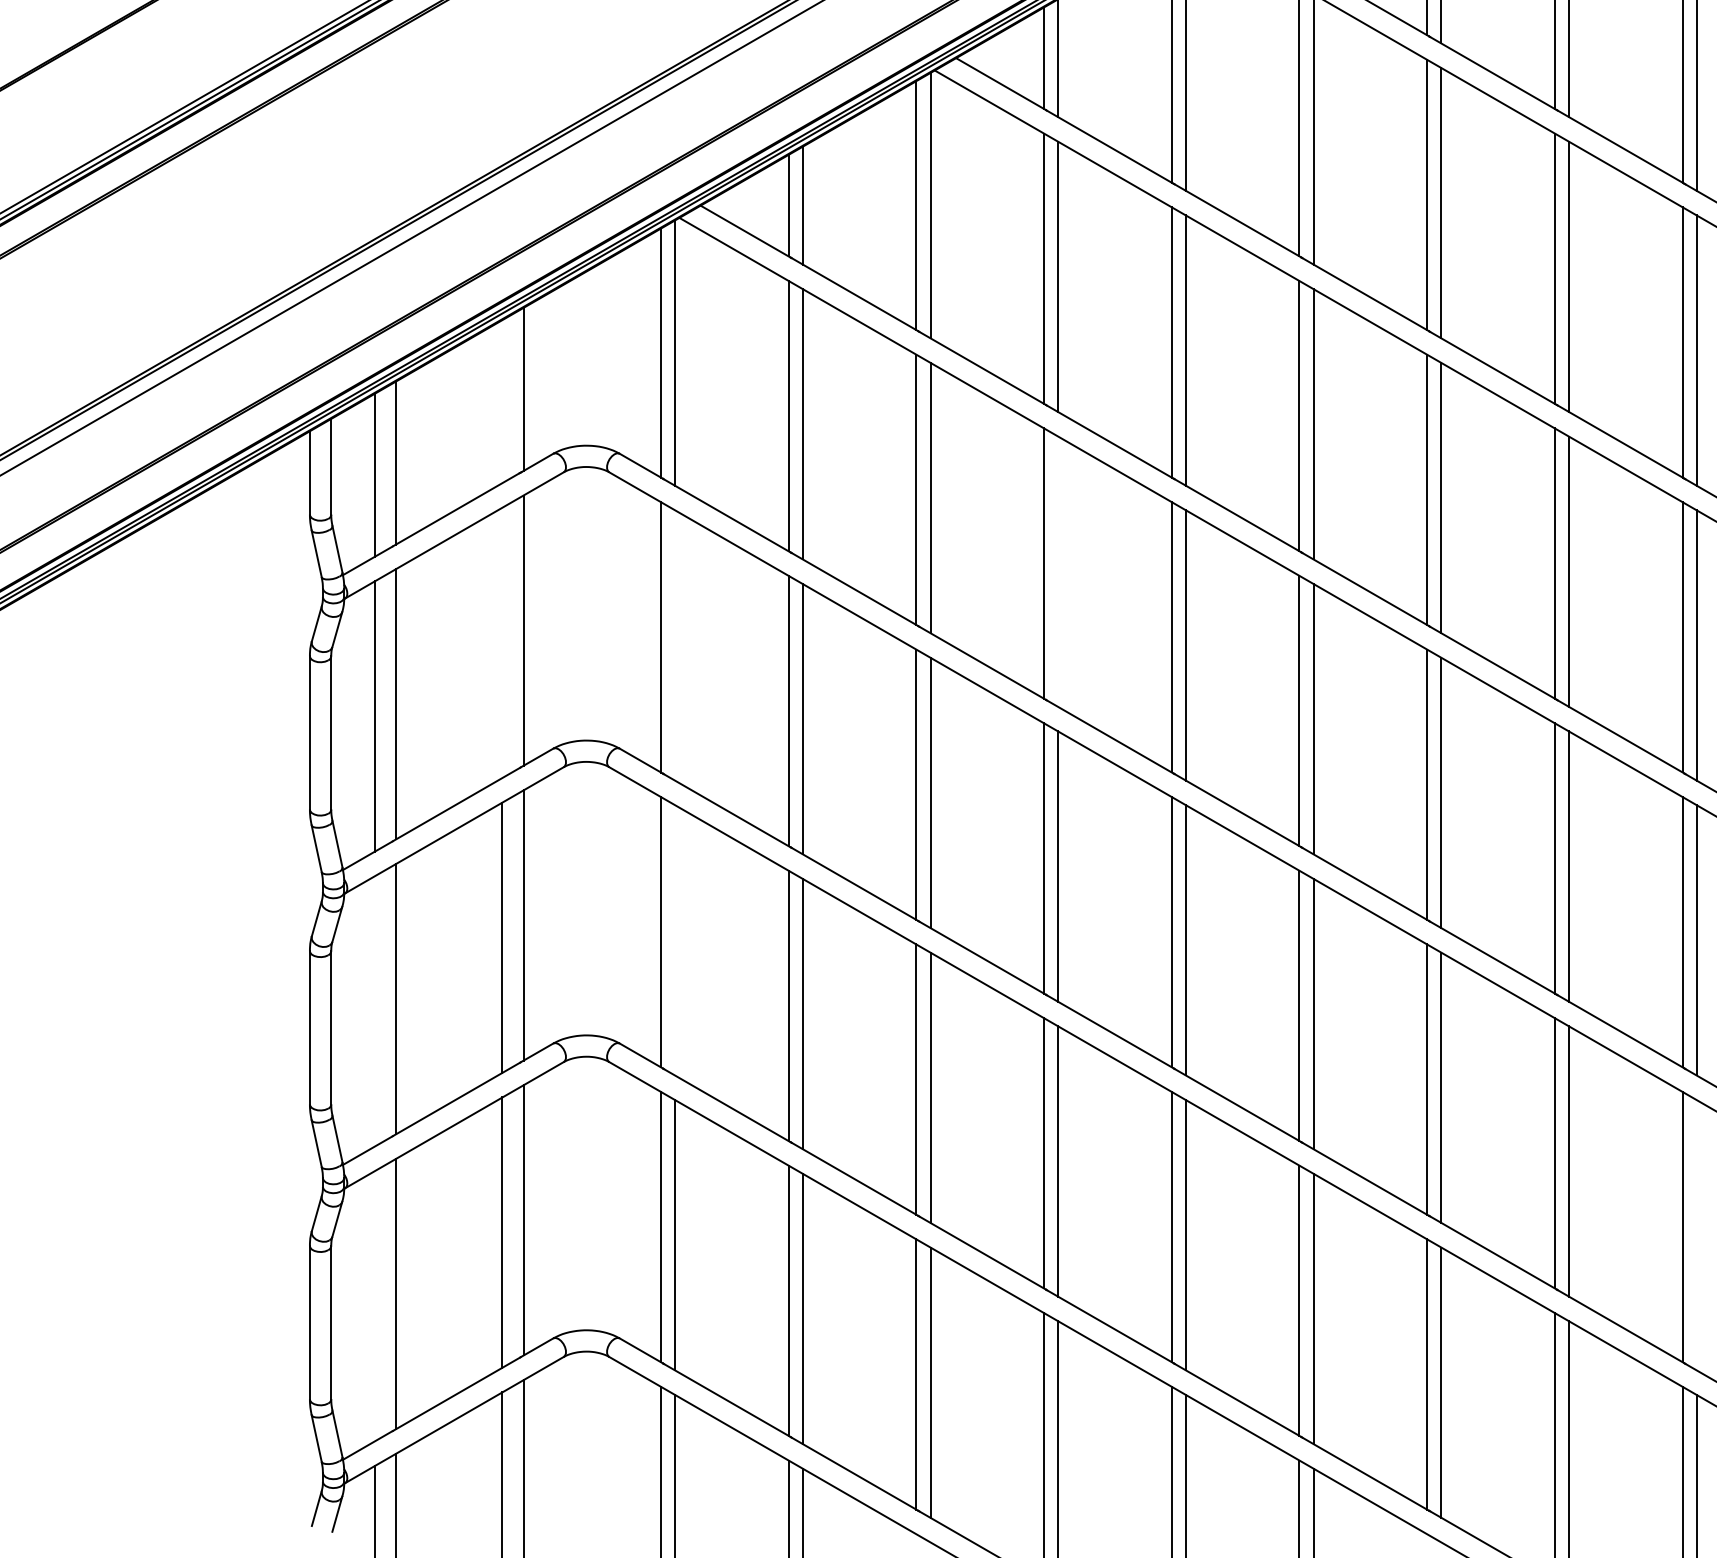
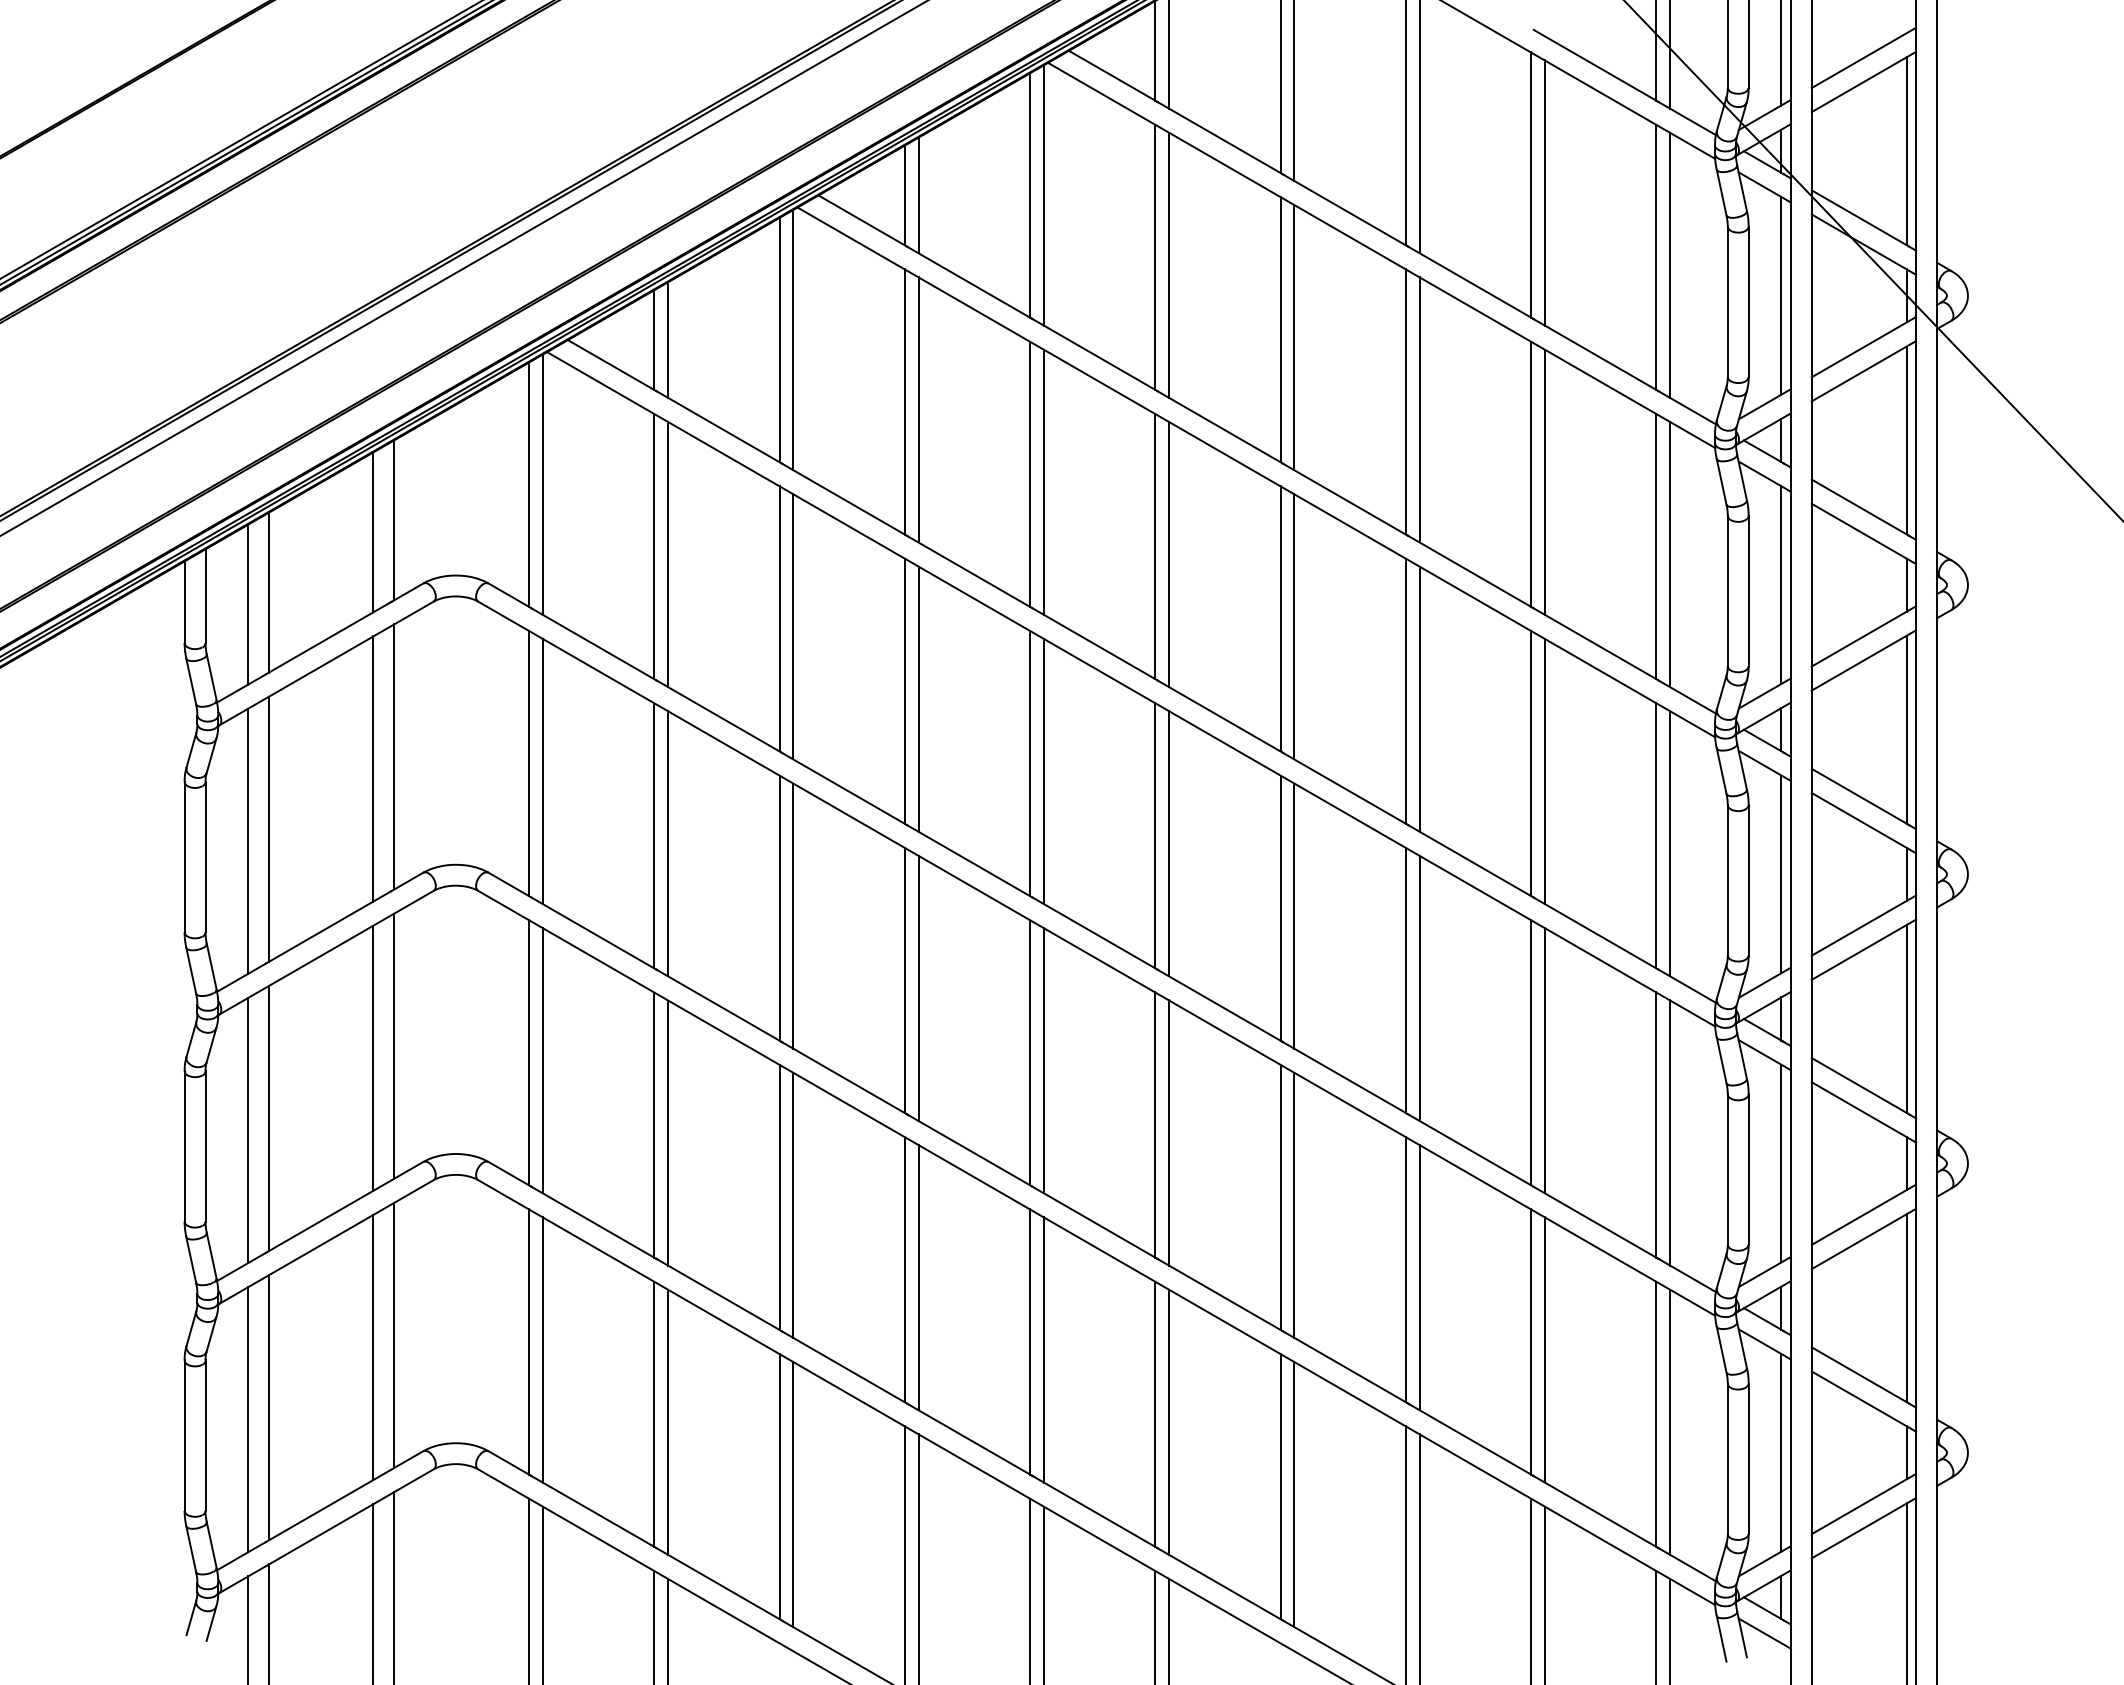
line: (502, 401) -> (373, 532), added
line: (1058, 571) -> (918, 698), added
line: (502, 642) -> (373, 768), added
line: (674, 645) -> (542, 771), added
line: (674, 940) -> (542, 1060), added
line: (375, 1011) -> (248, 1130), added
line: (1696, 1234) -> (1544, 1349), added
line: (375, 1306) -> (248, 1419), added

